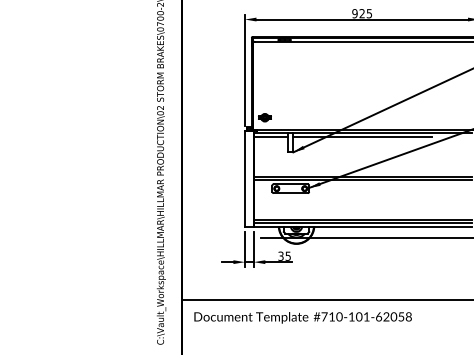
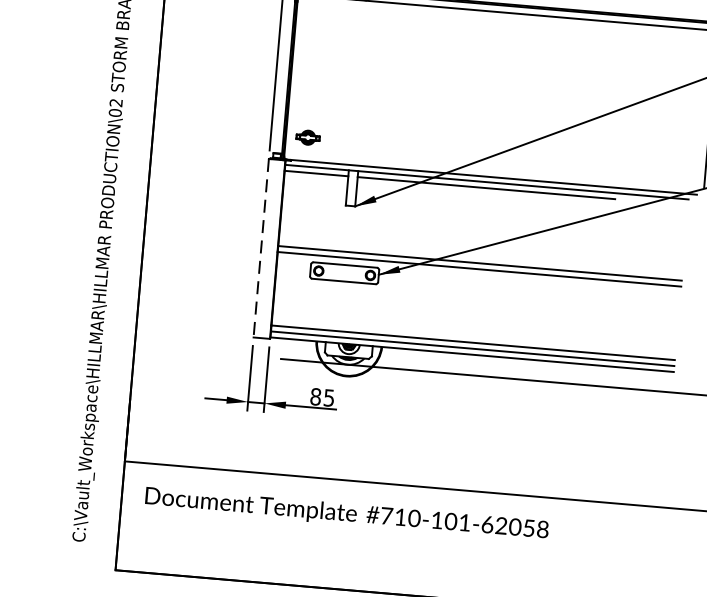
line: (244, 179) -> (260, 248), solid -> dashed
text: (280, 255) -> (314, 395), 35 -> 85

